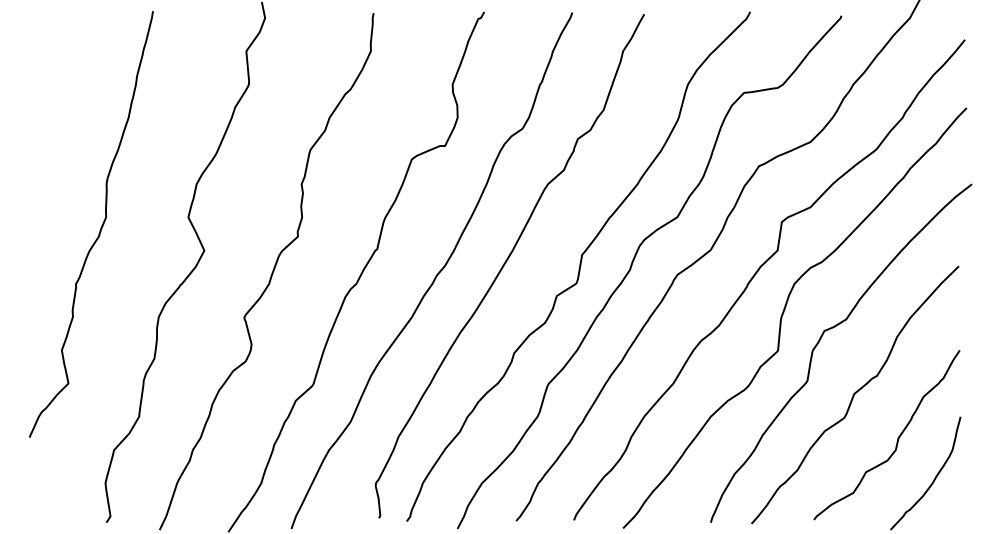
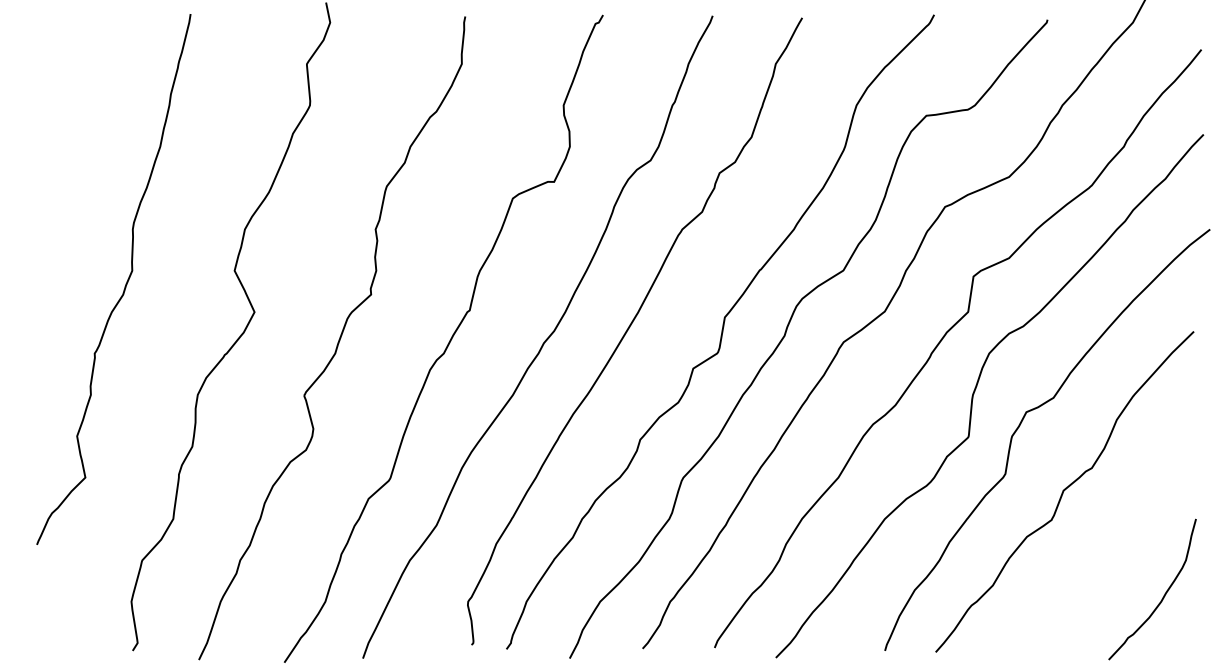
curve: (897, 437) -> (1117, 544), removed

